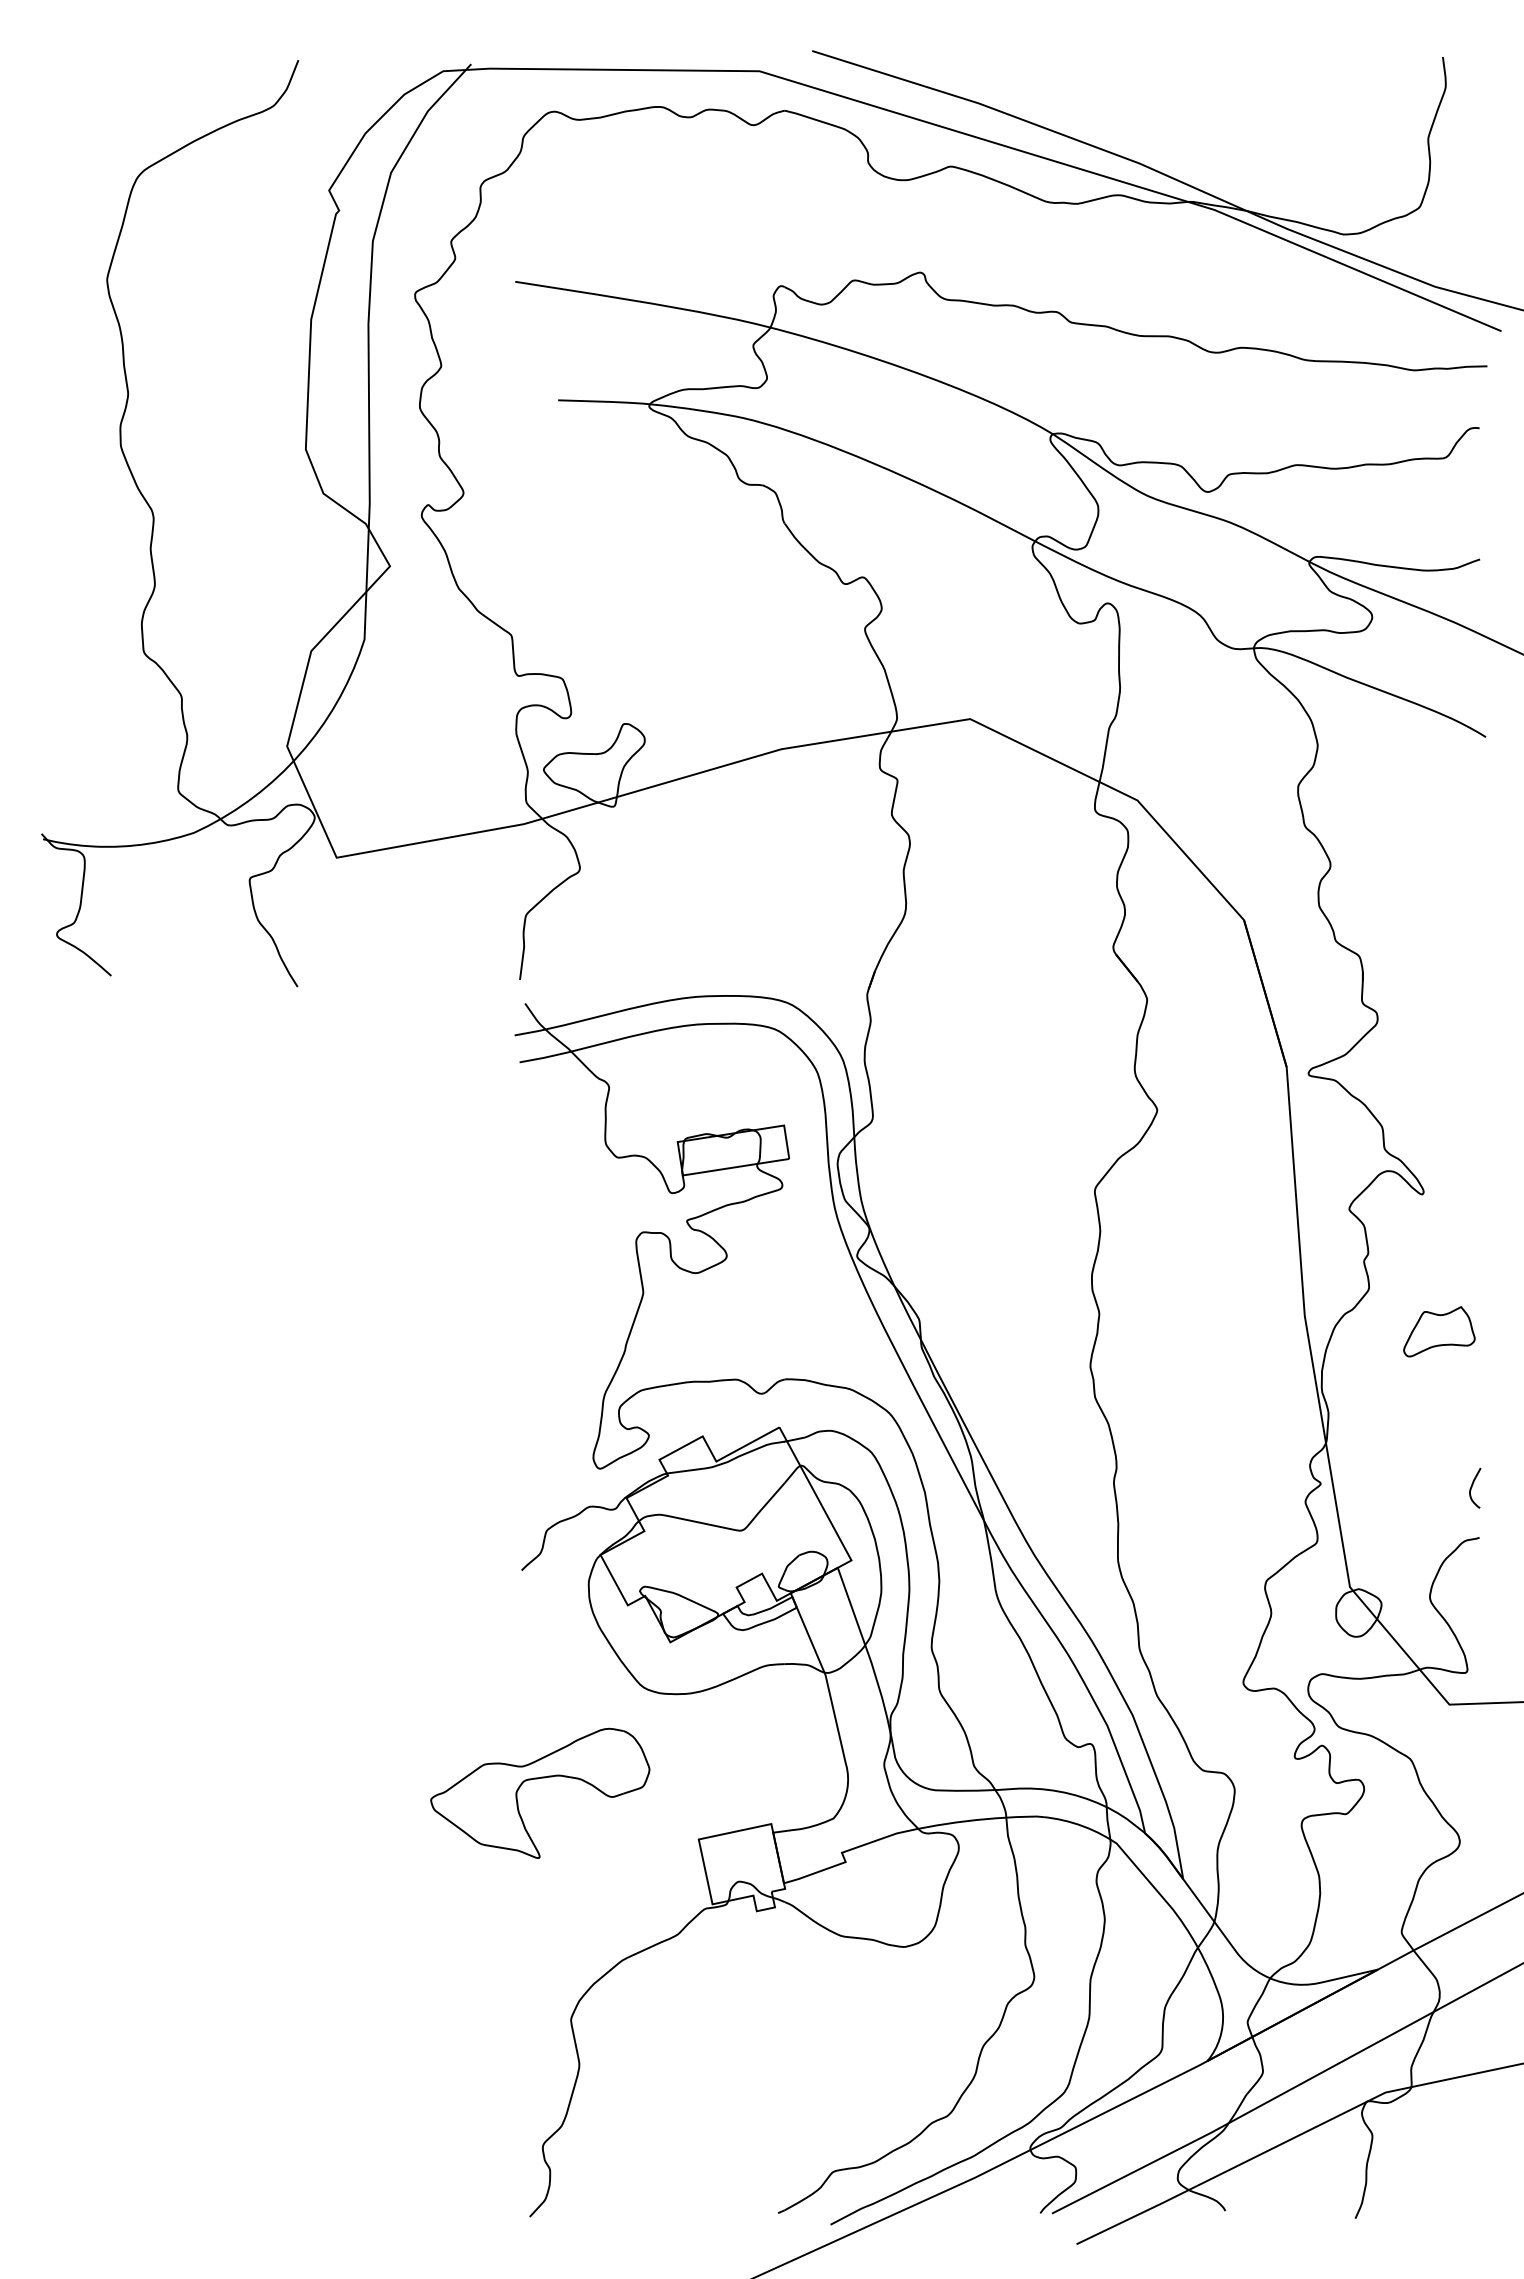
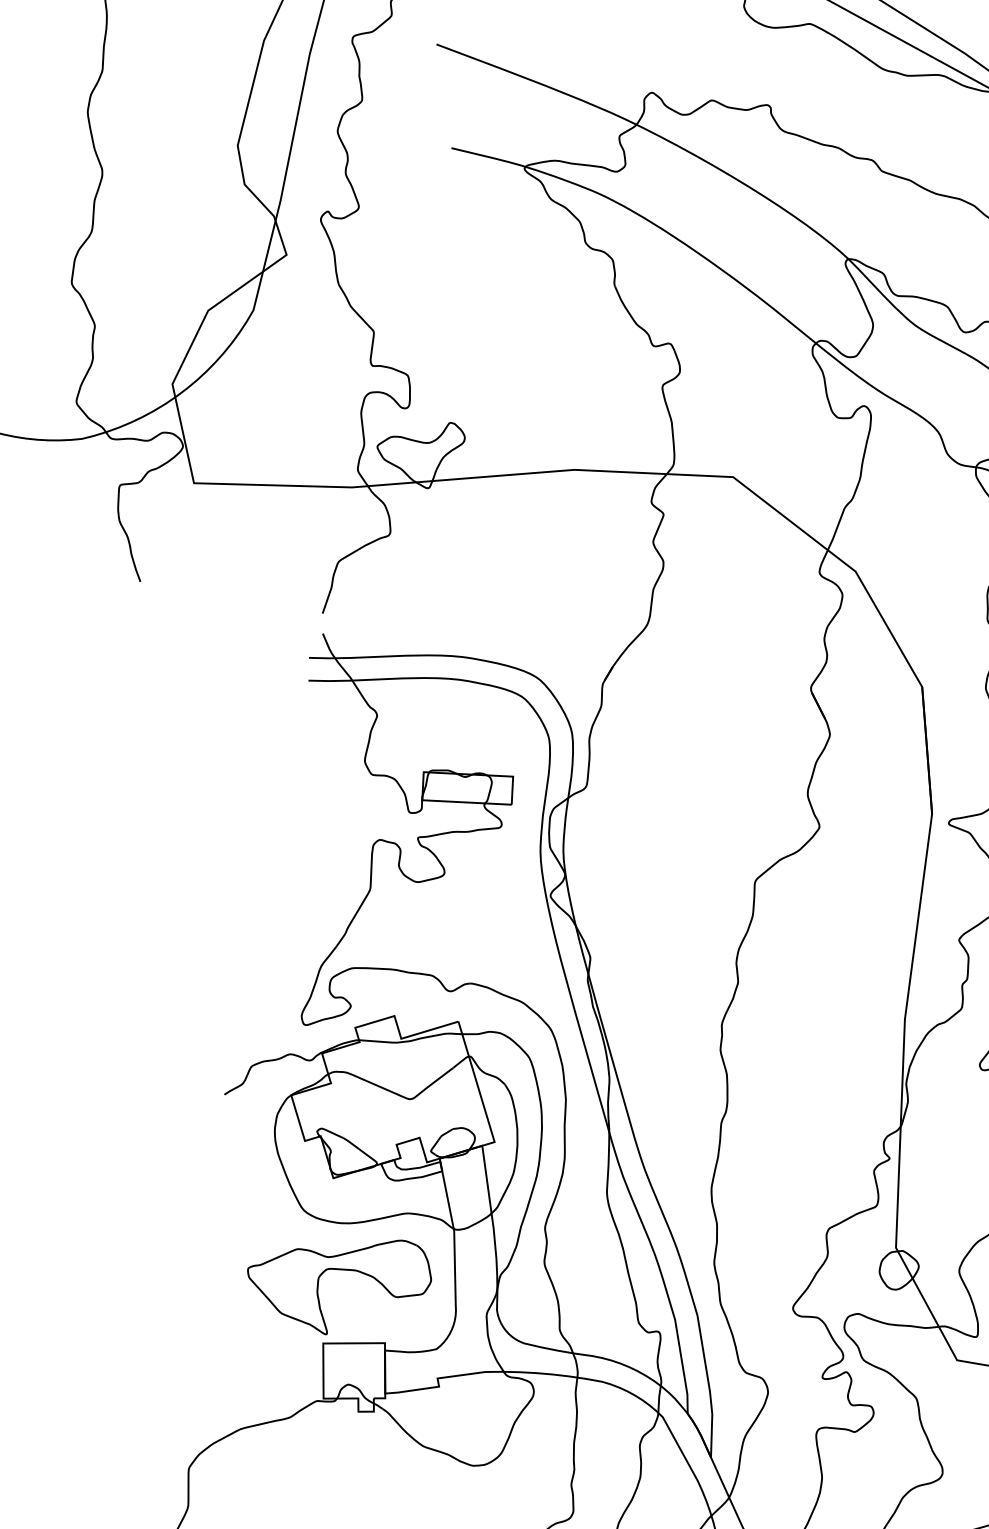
part: (538, 1779) -> (339, 1270), moved

